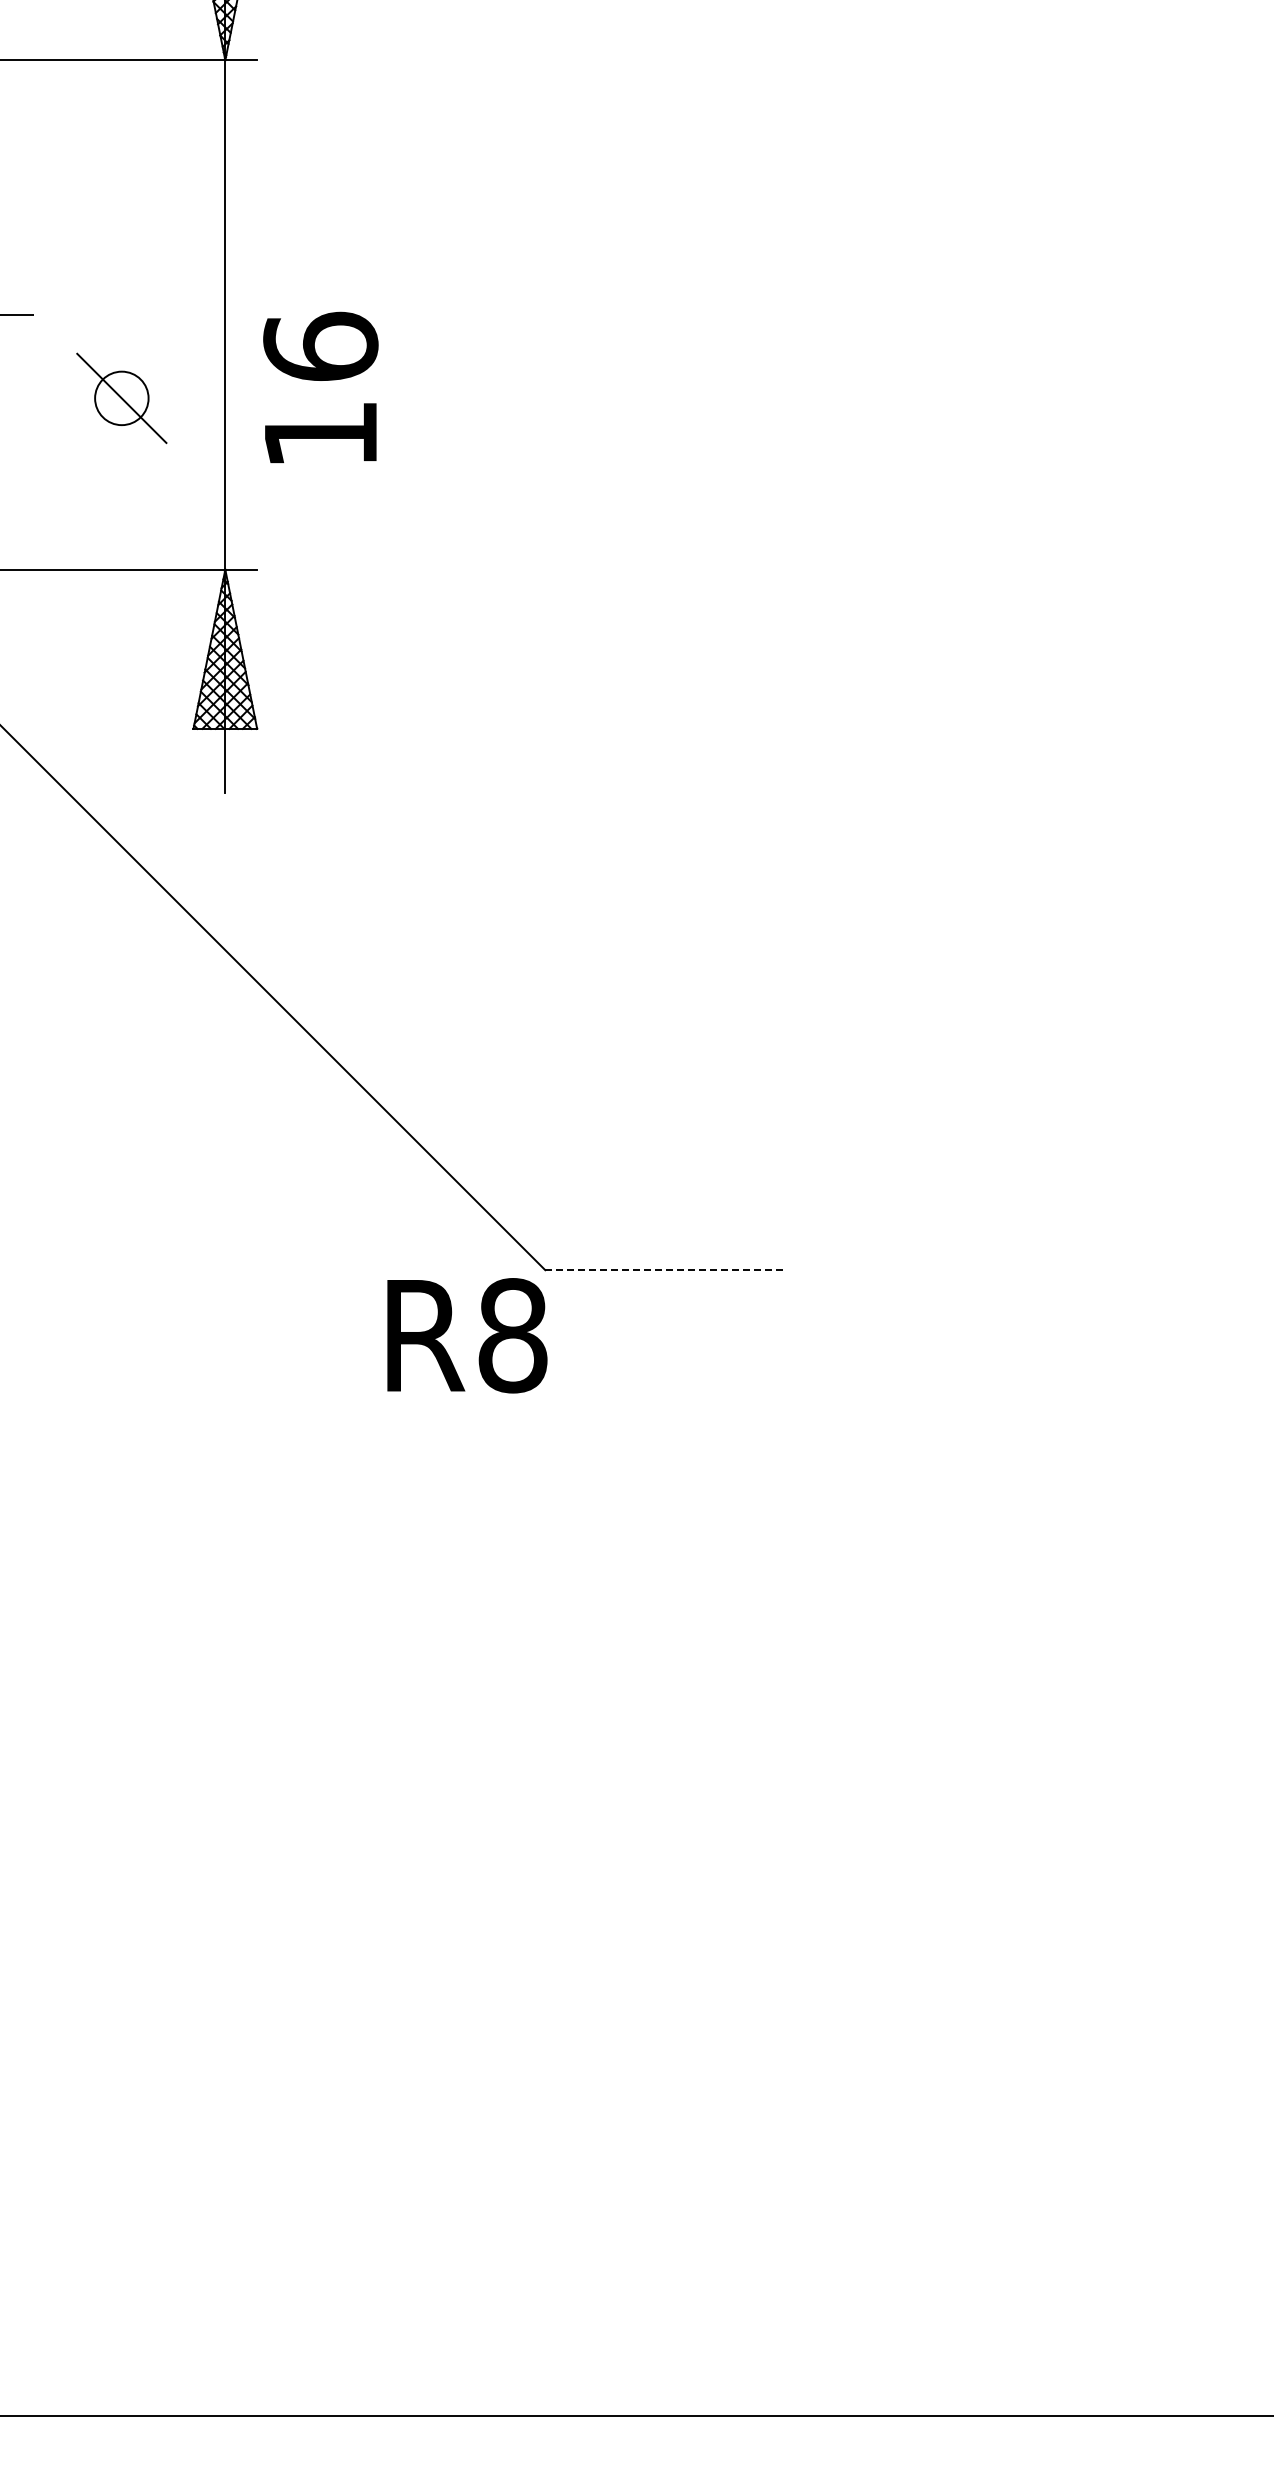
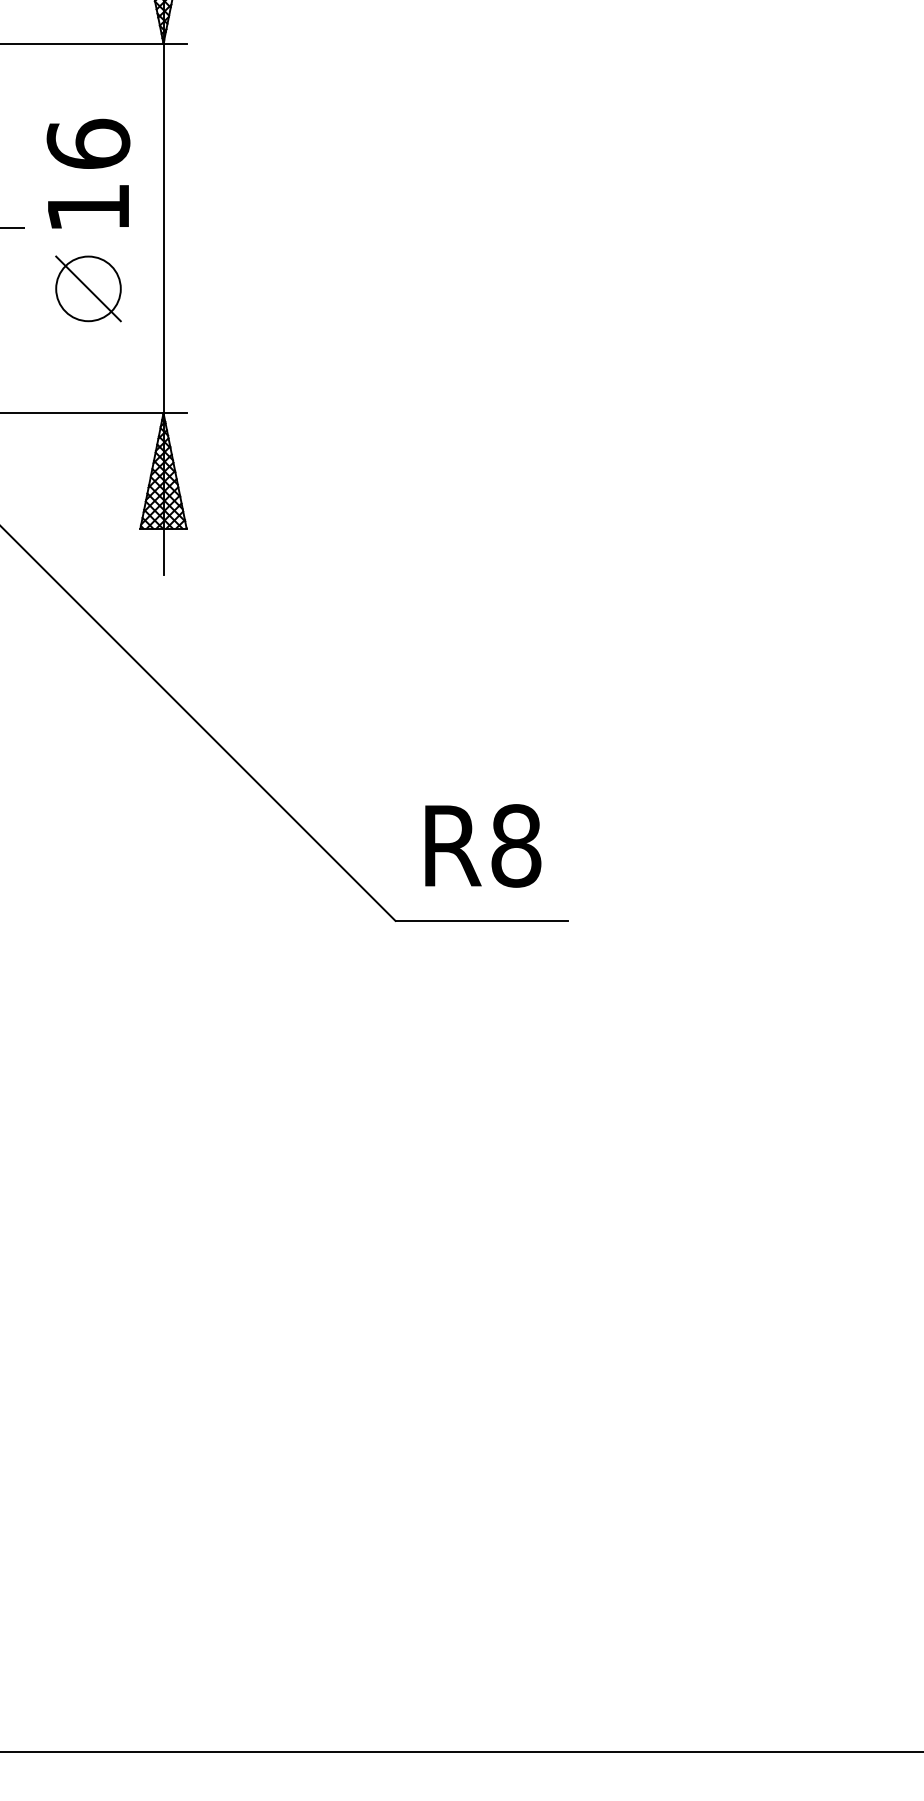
text: (320, 386) -> (88, 172), moved
circle: (121, 397) -> (88, 288), size x1.67
line: (664, 1270) -> (481, 921), dashed -> solid
text: (467, 1335) -> (483, 845), moved

